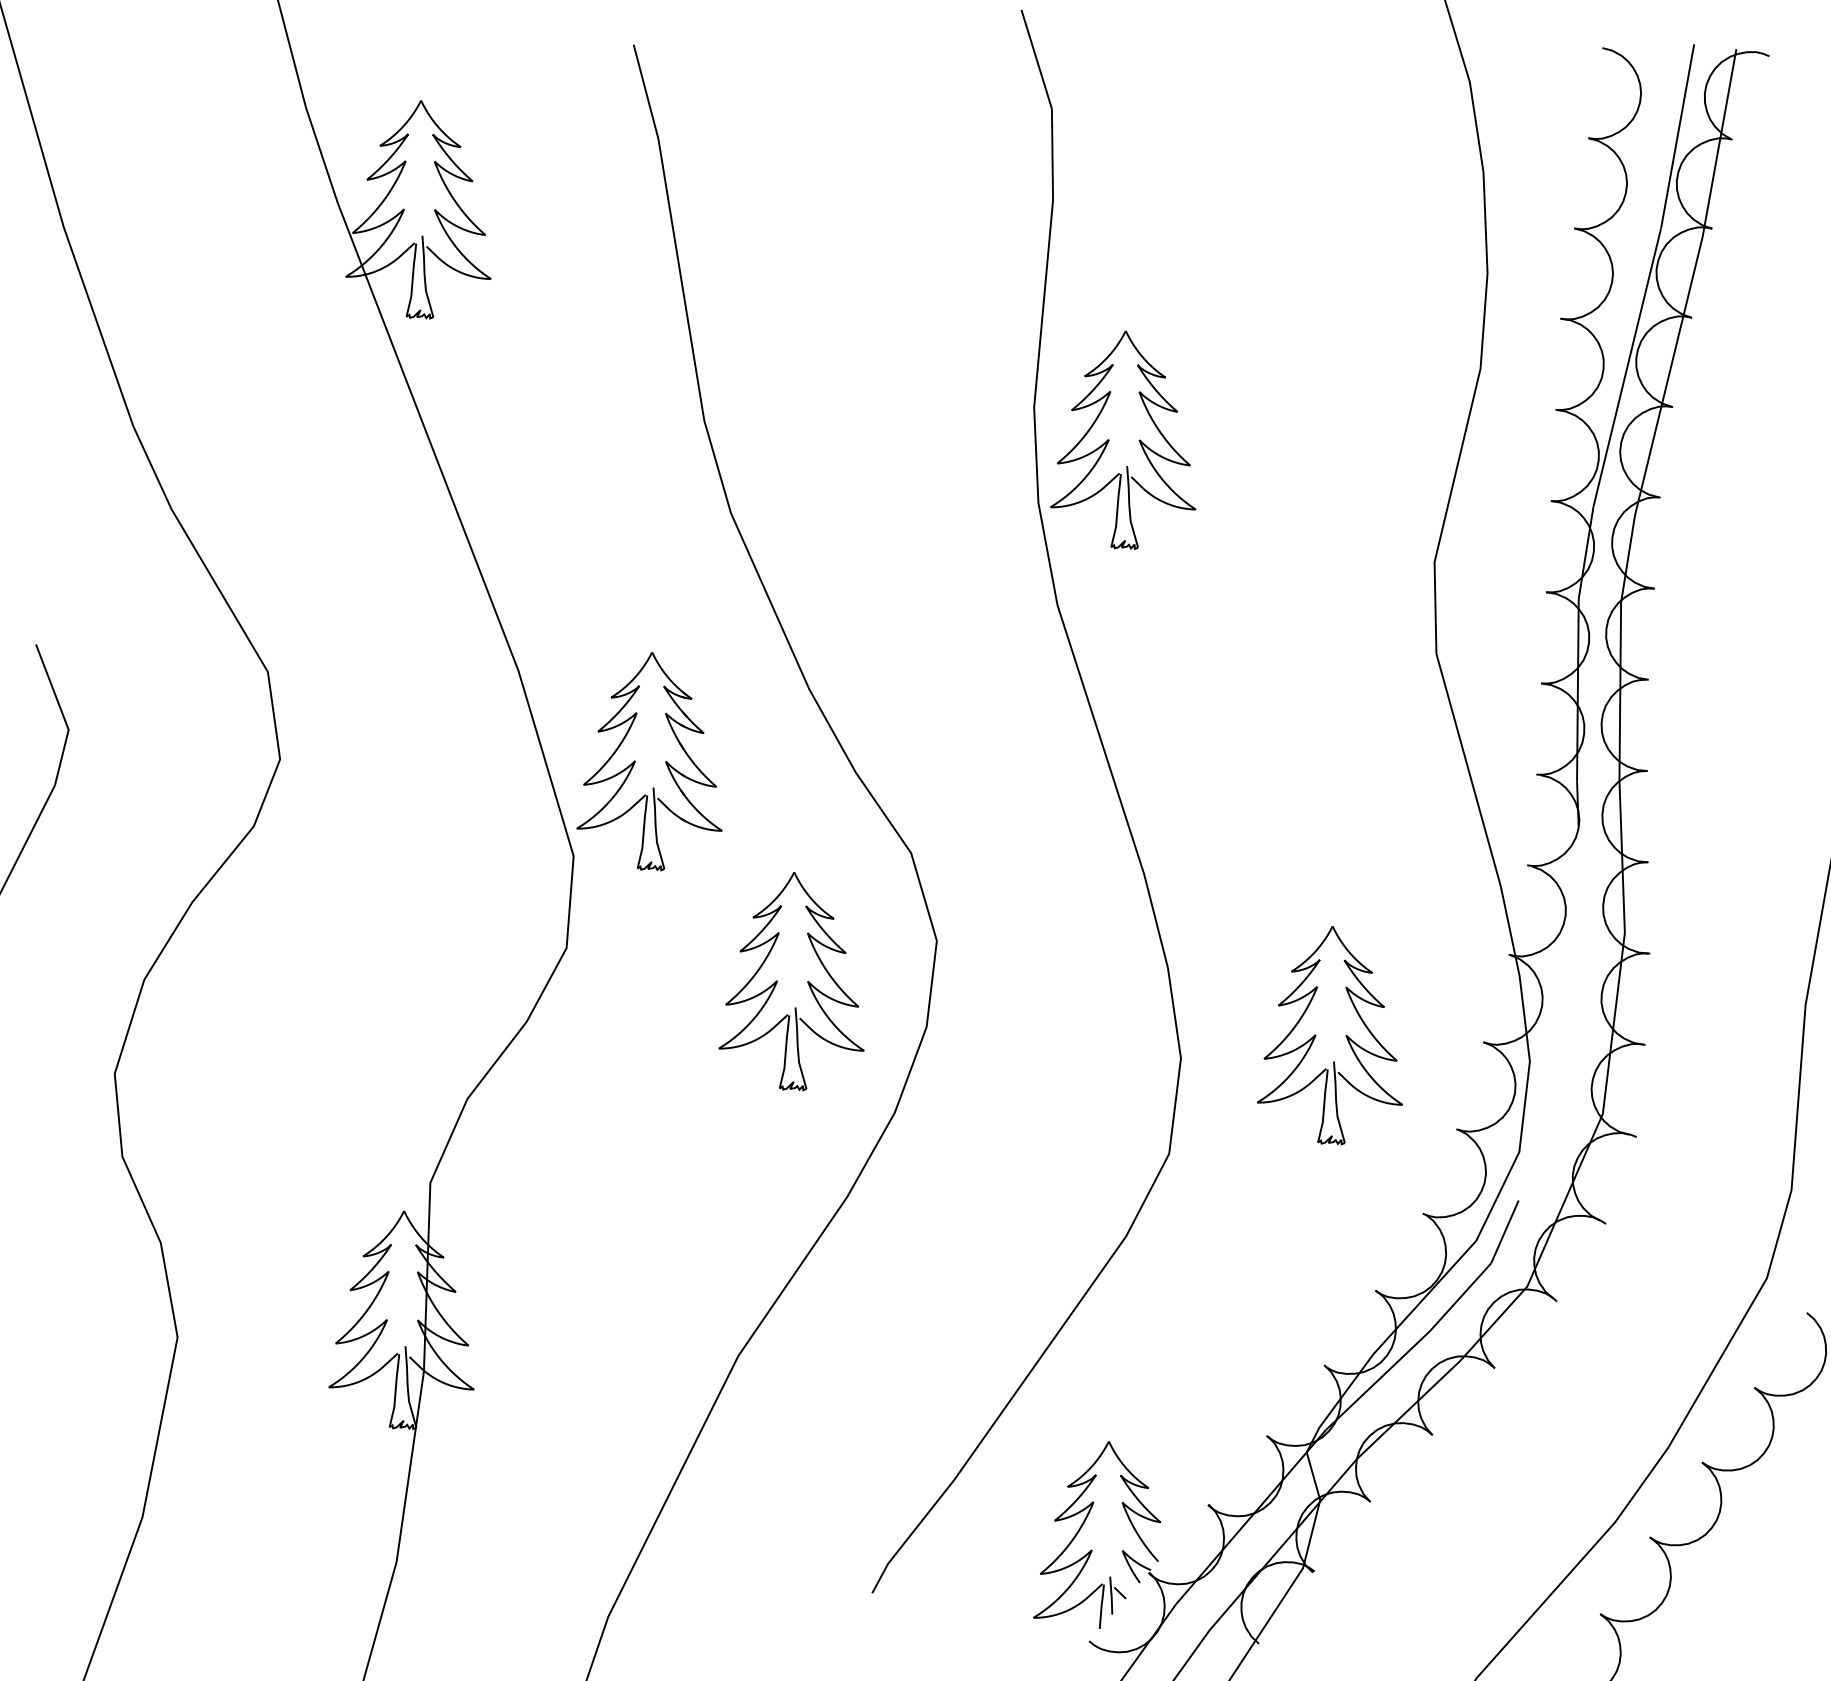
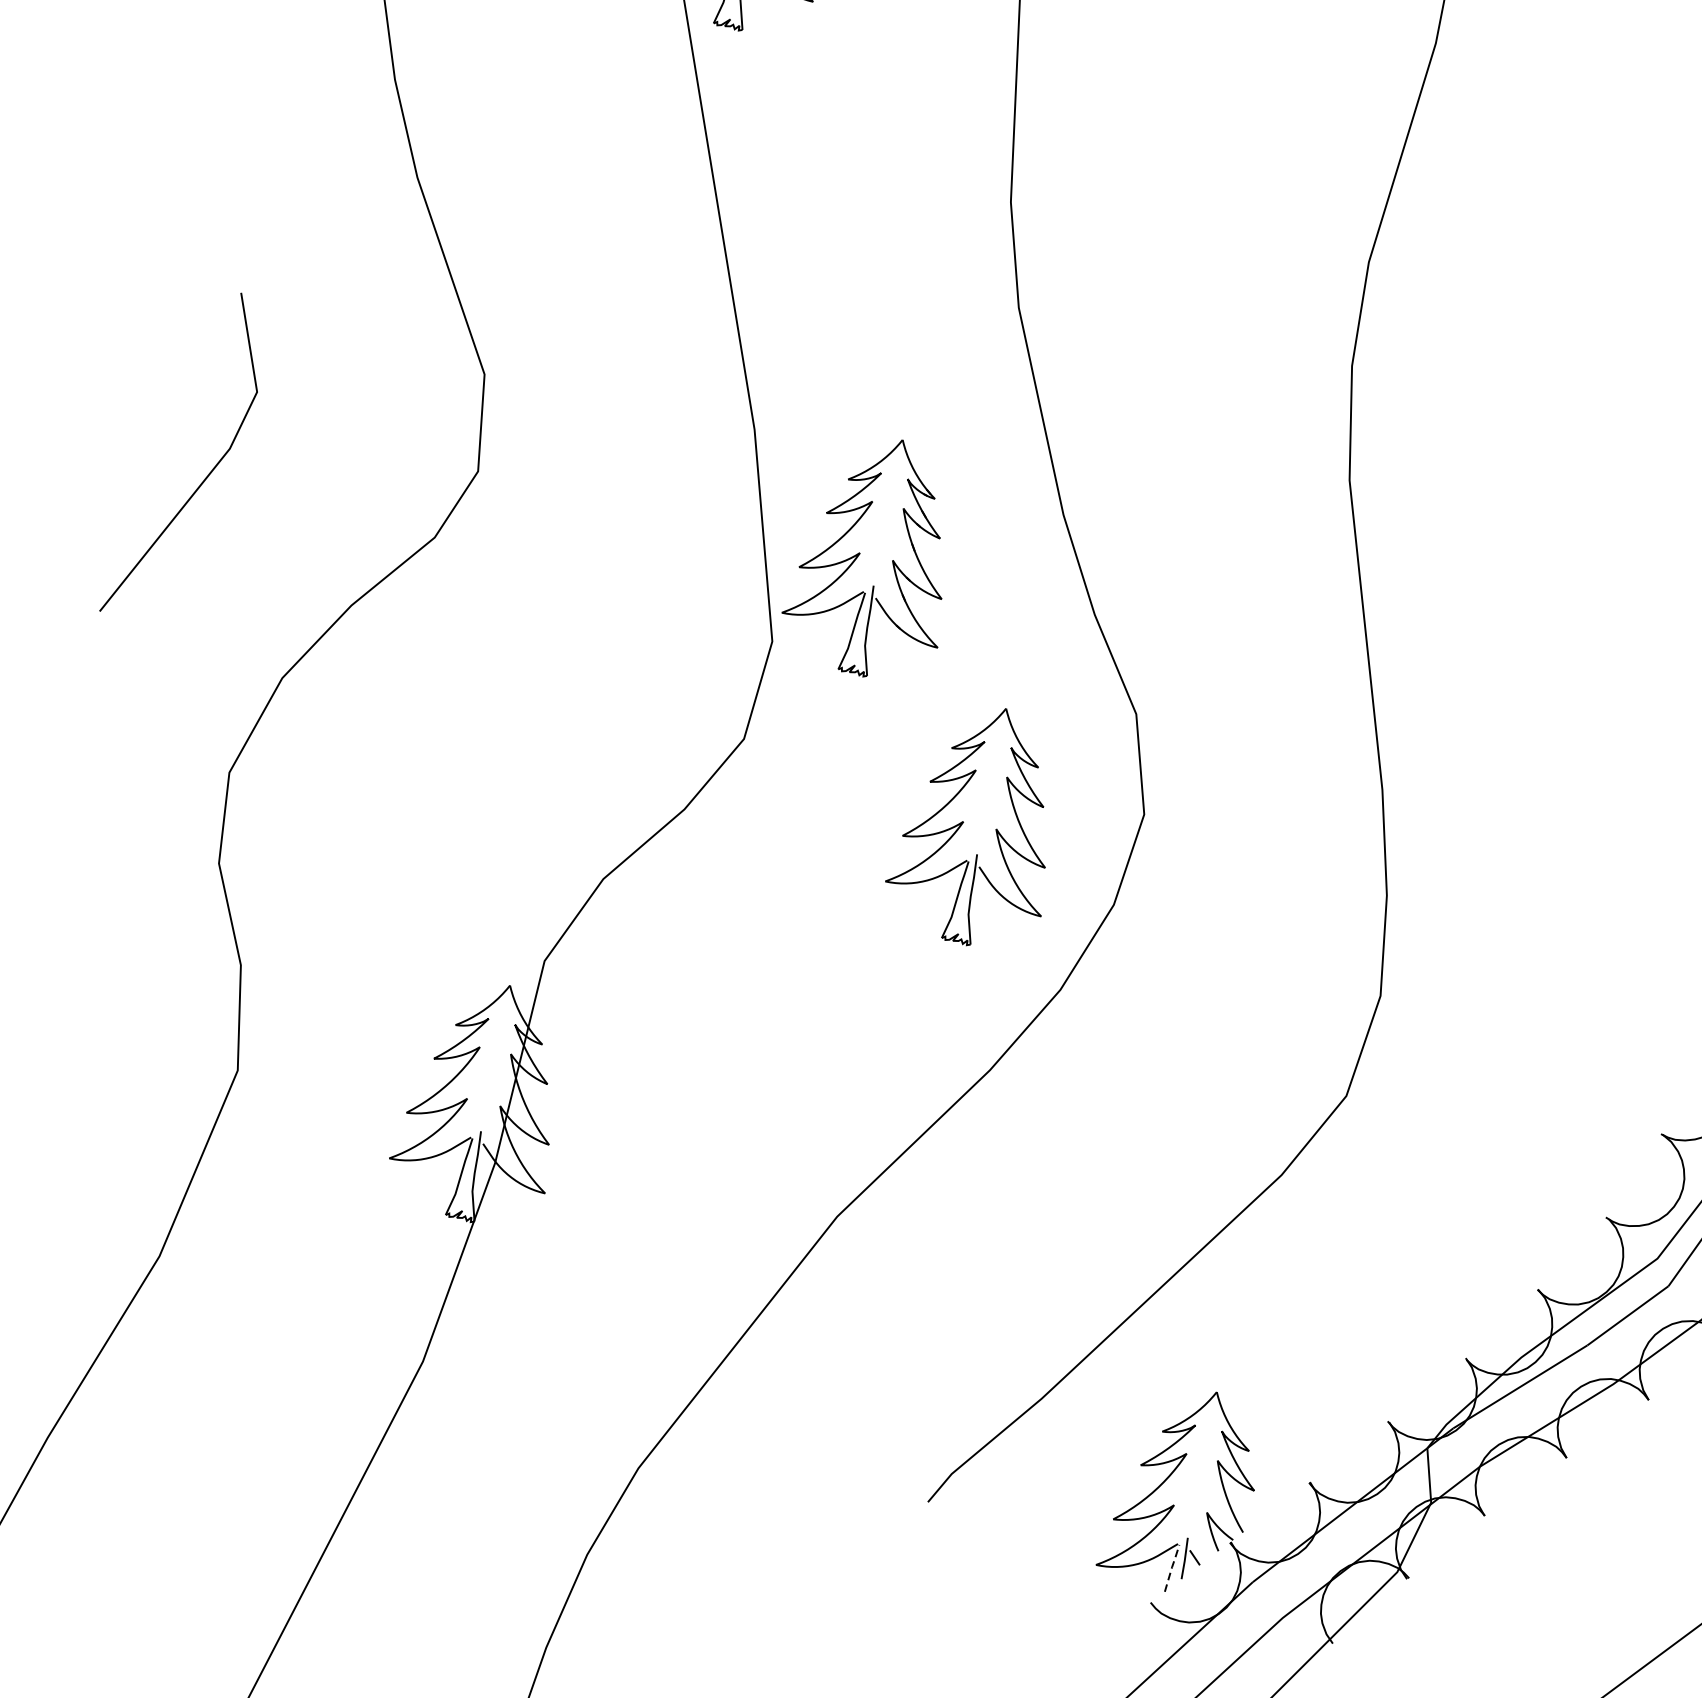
part: (1109, 439) -> (1442, 313), removed
part: (1316, 1035) -> (1531, 1001), removed
line: (1101, 1605) -> (1172, 1566), solid -> dashed

